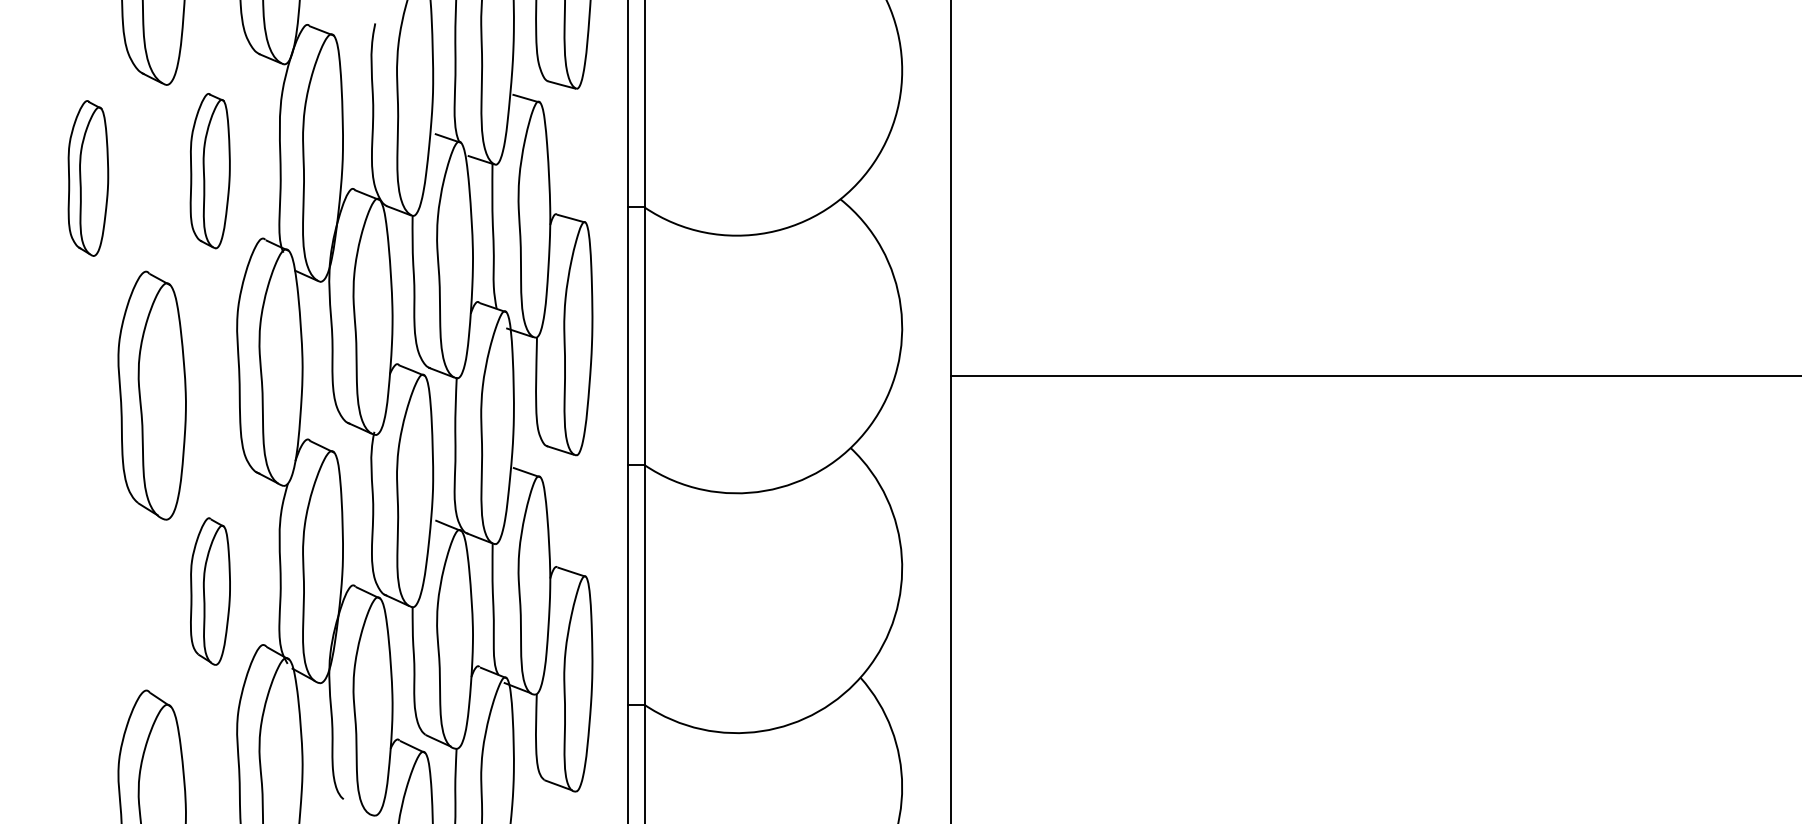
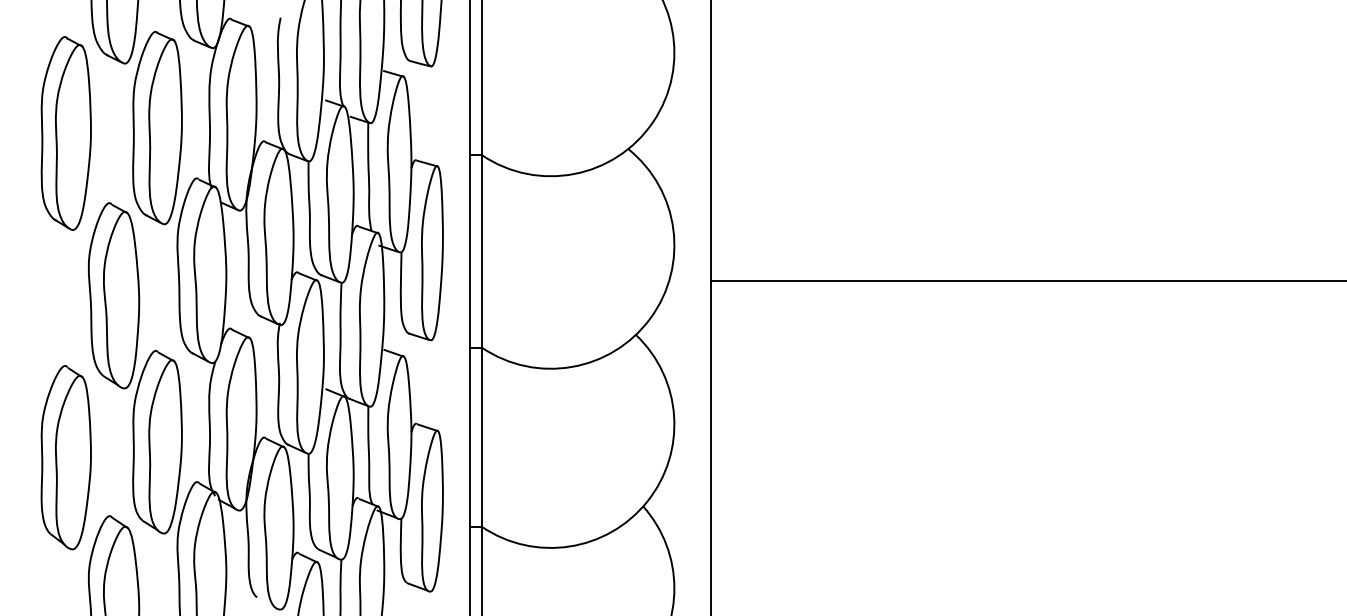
part: (209, 170) -> (156, 127), size x1.67
part: (88, 178) -> (66, 133), size x1.67
part: (210, 591) -> (157, 442), size x1.67
part: (88, 611) -> (66, 457), added

